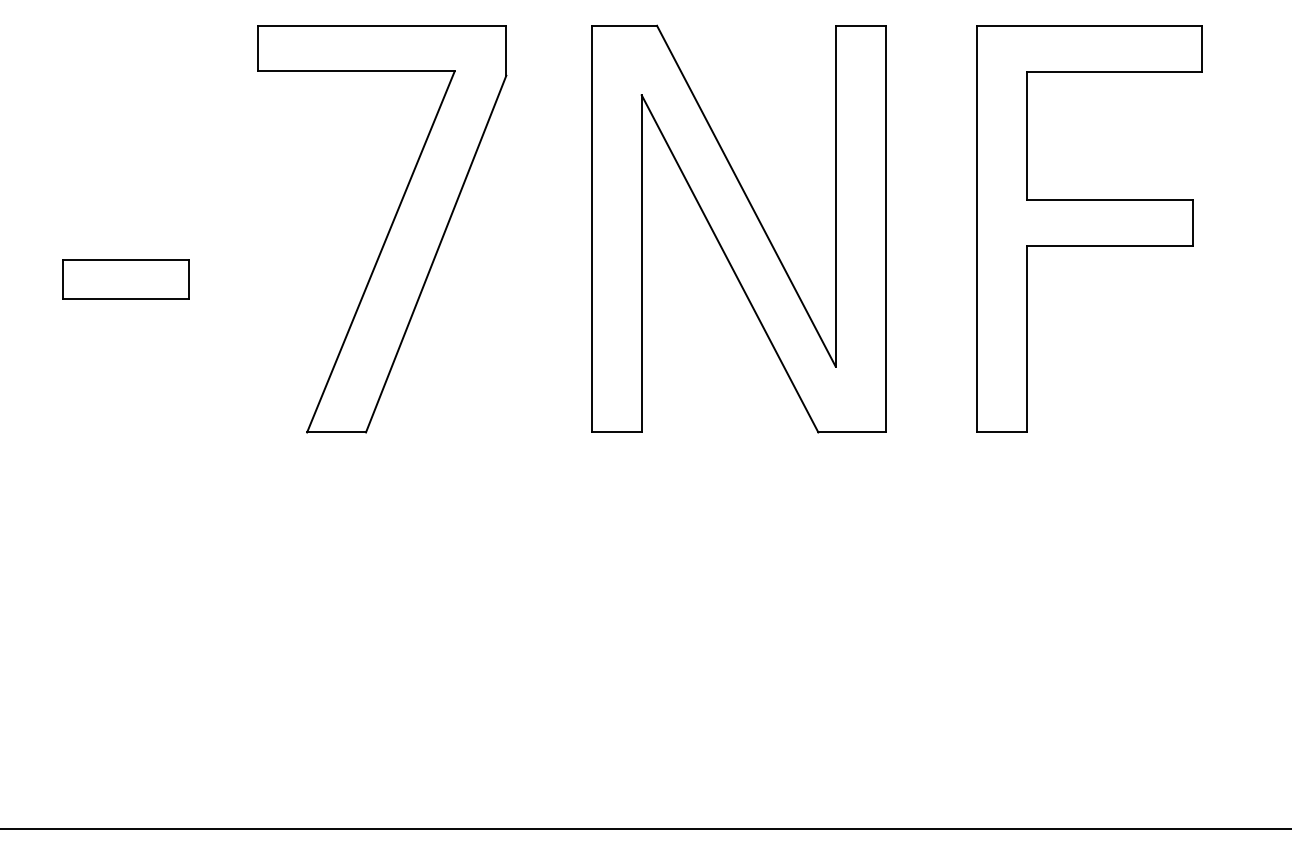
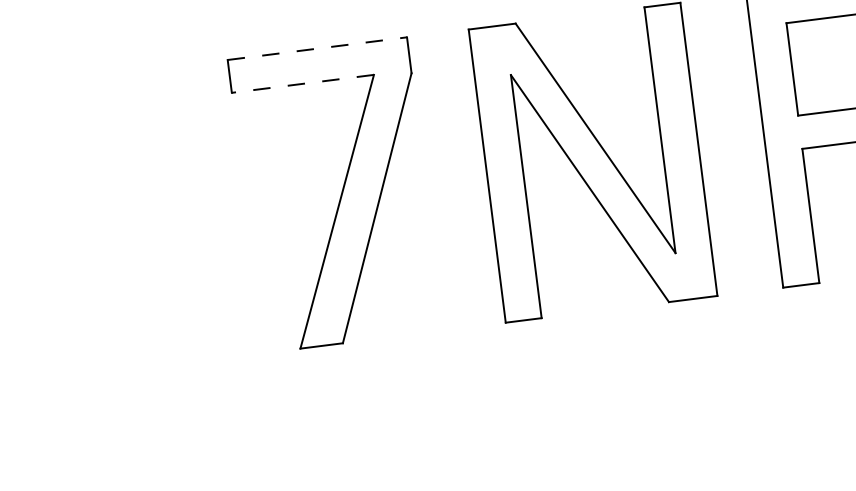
line: (382, 25) -> (317, 48), solid -> dashed
line: (356, 71) -> (303, 83), solid -> dashed
part: (125, 279) -> (155, 254), removed

